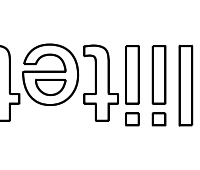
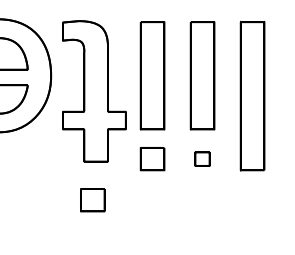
part: (158, 119) -> (201, 159), size x0.6
part: (100, 141) -> (93, 200), added

